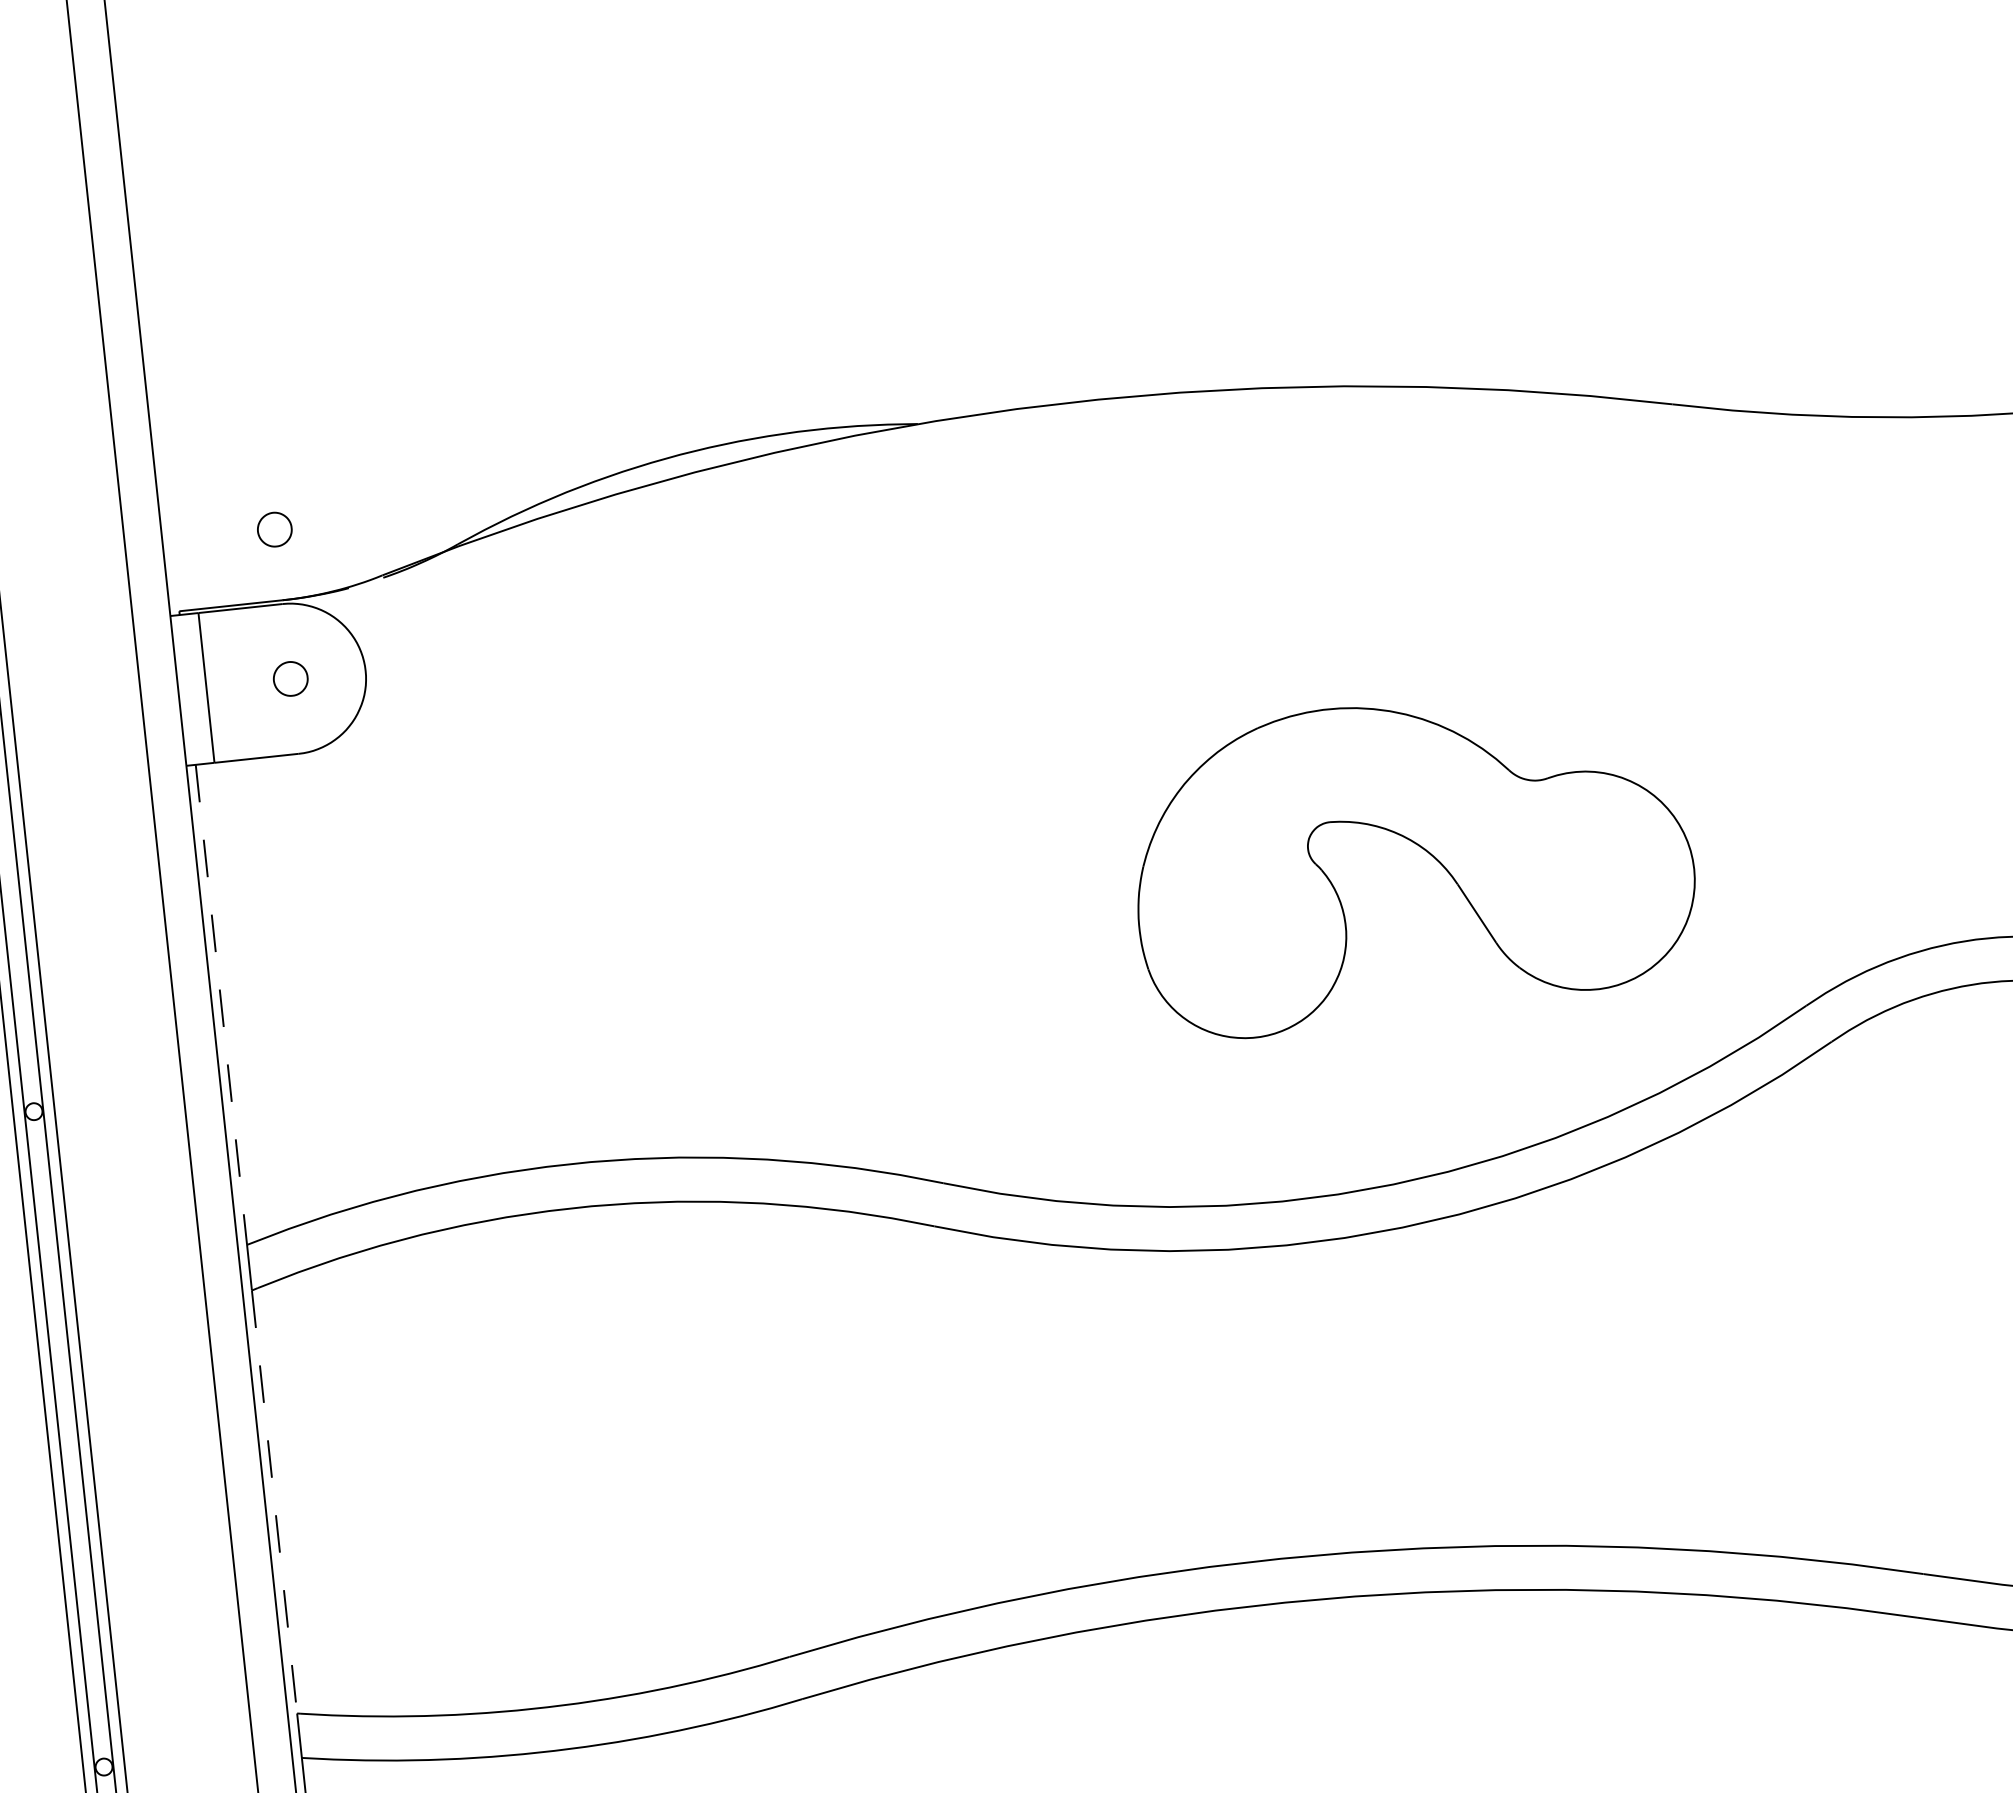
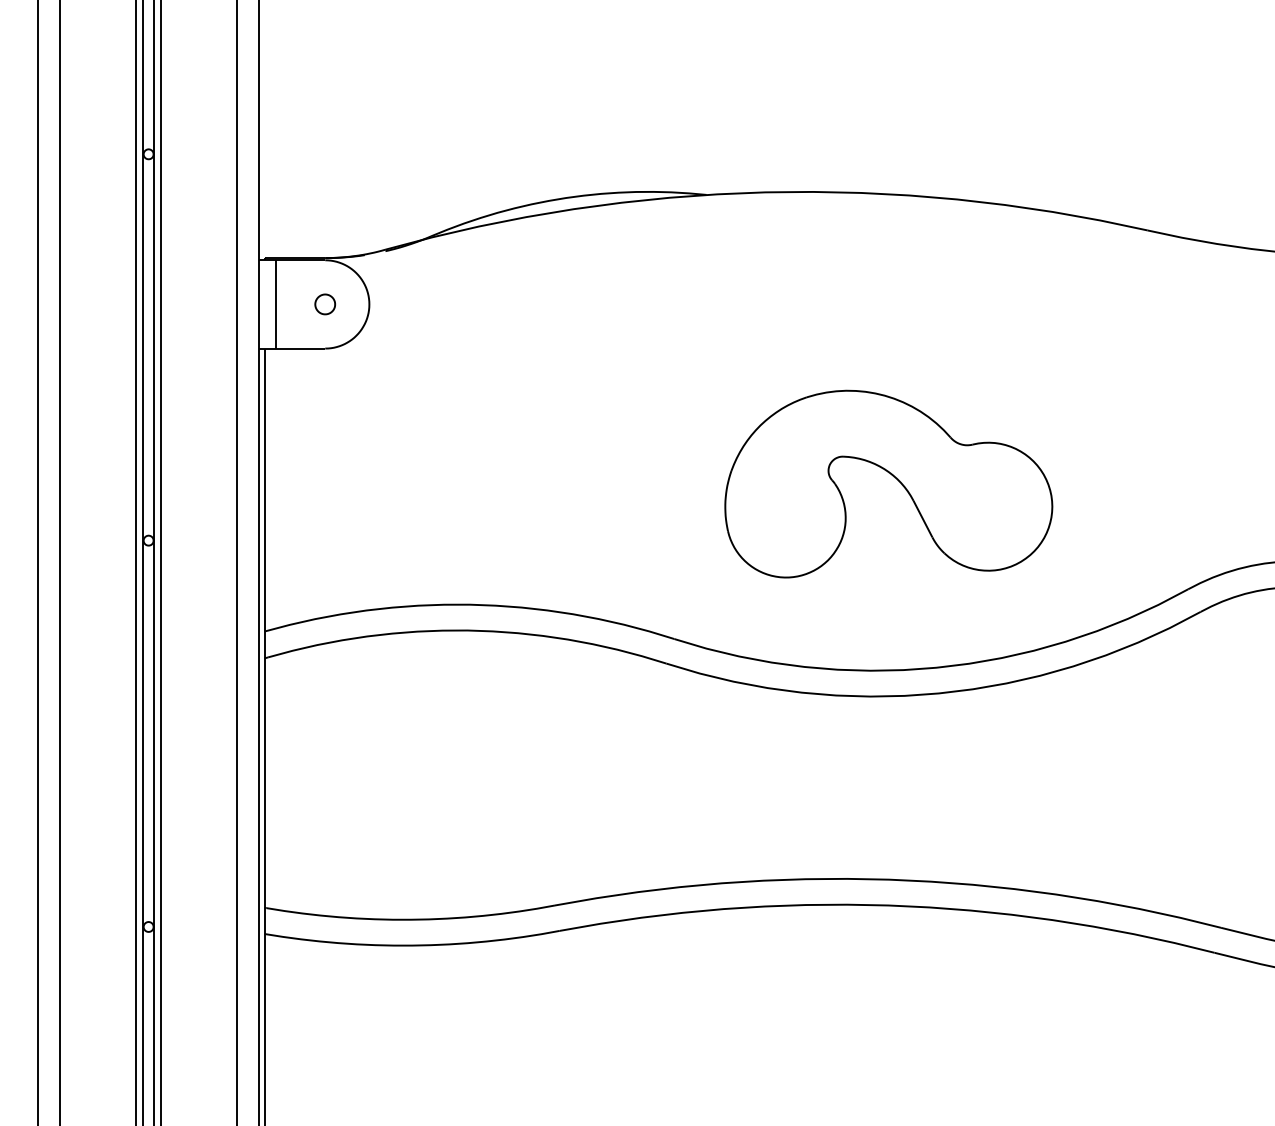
part: (275, 529) -> (325, 216), removed
part: (1419, 848) -> (893, 477), moved
line: (221, 1005) -> (264, 490), dashed -> solid
line: (274, 1502) -> (264, 783), dashed -> solid

